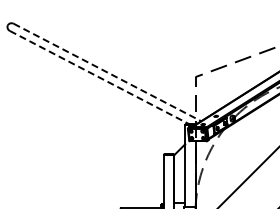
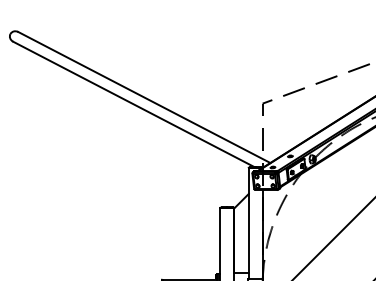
line: (107, 72) -> (144, 97), dashed -> solid
line: (100, 77) -> (134, 104), dashed -> solid

